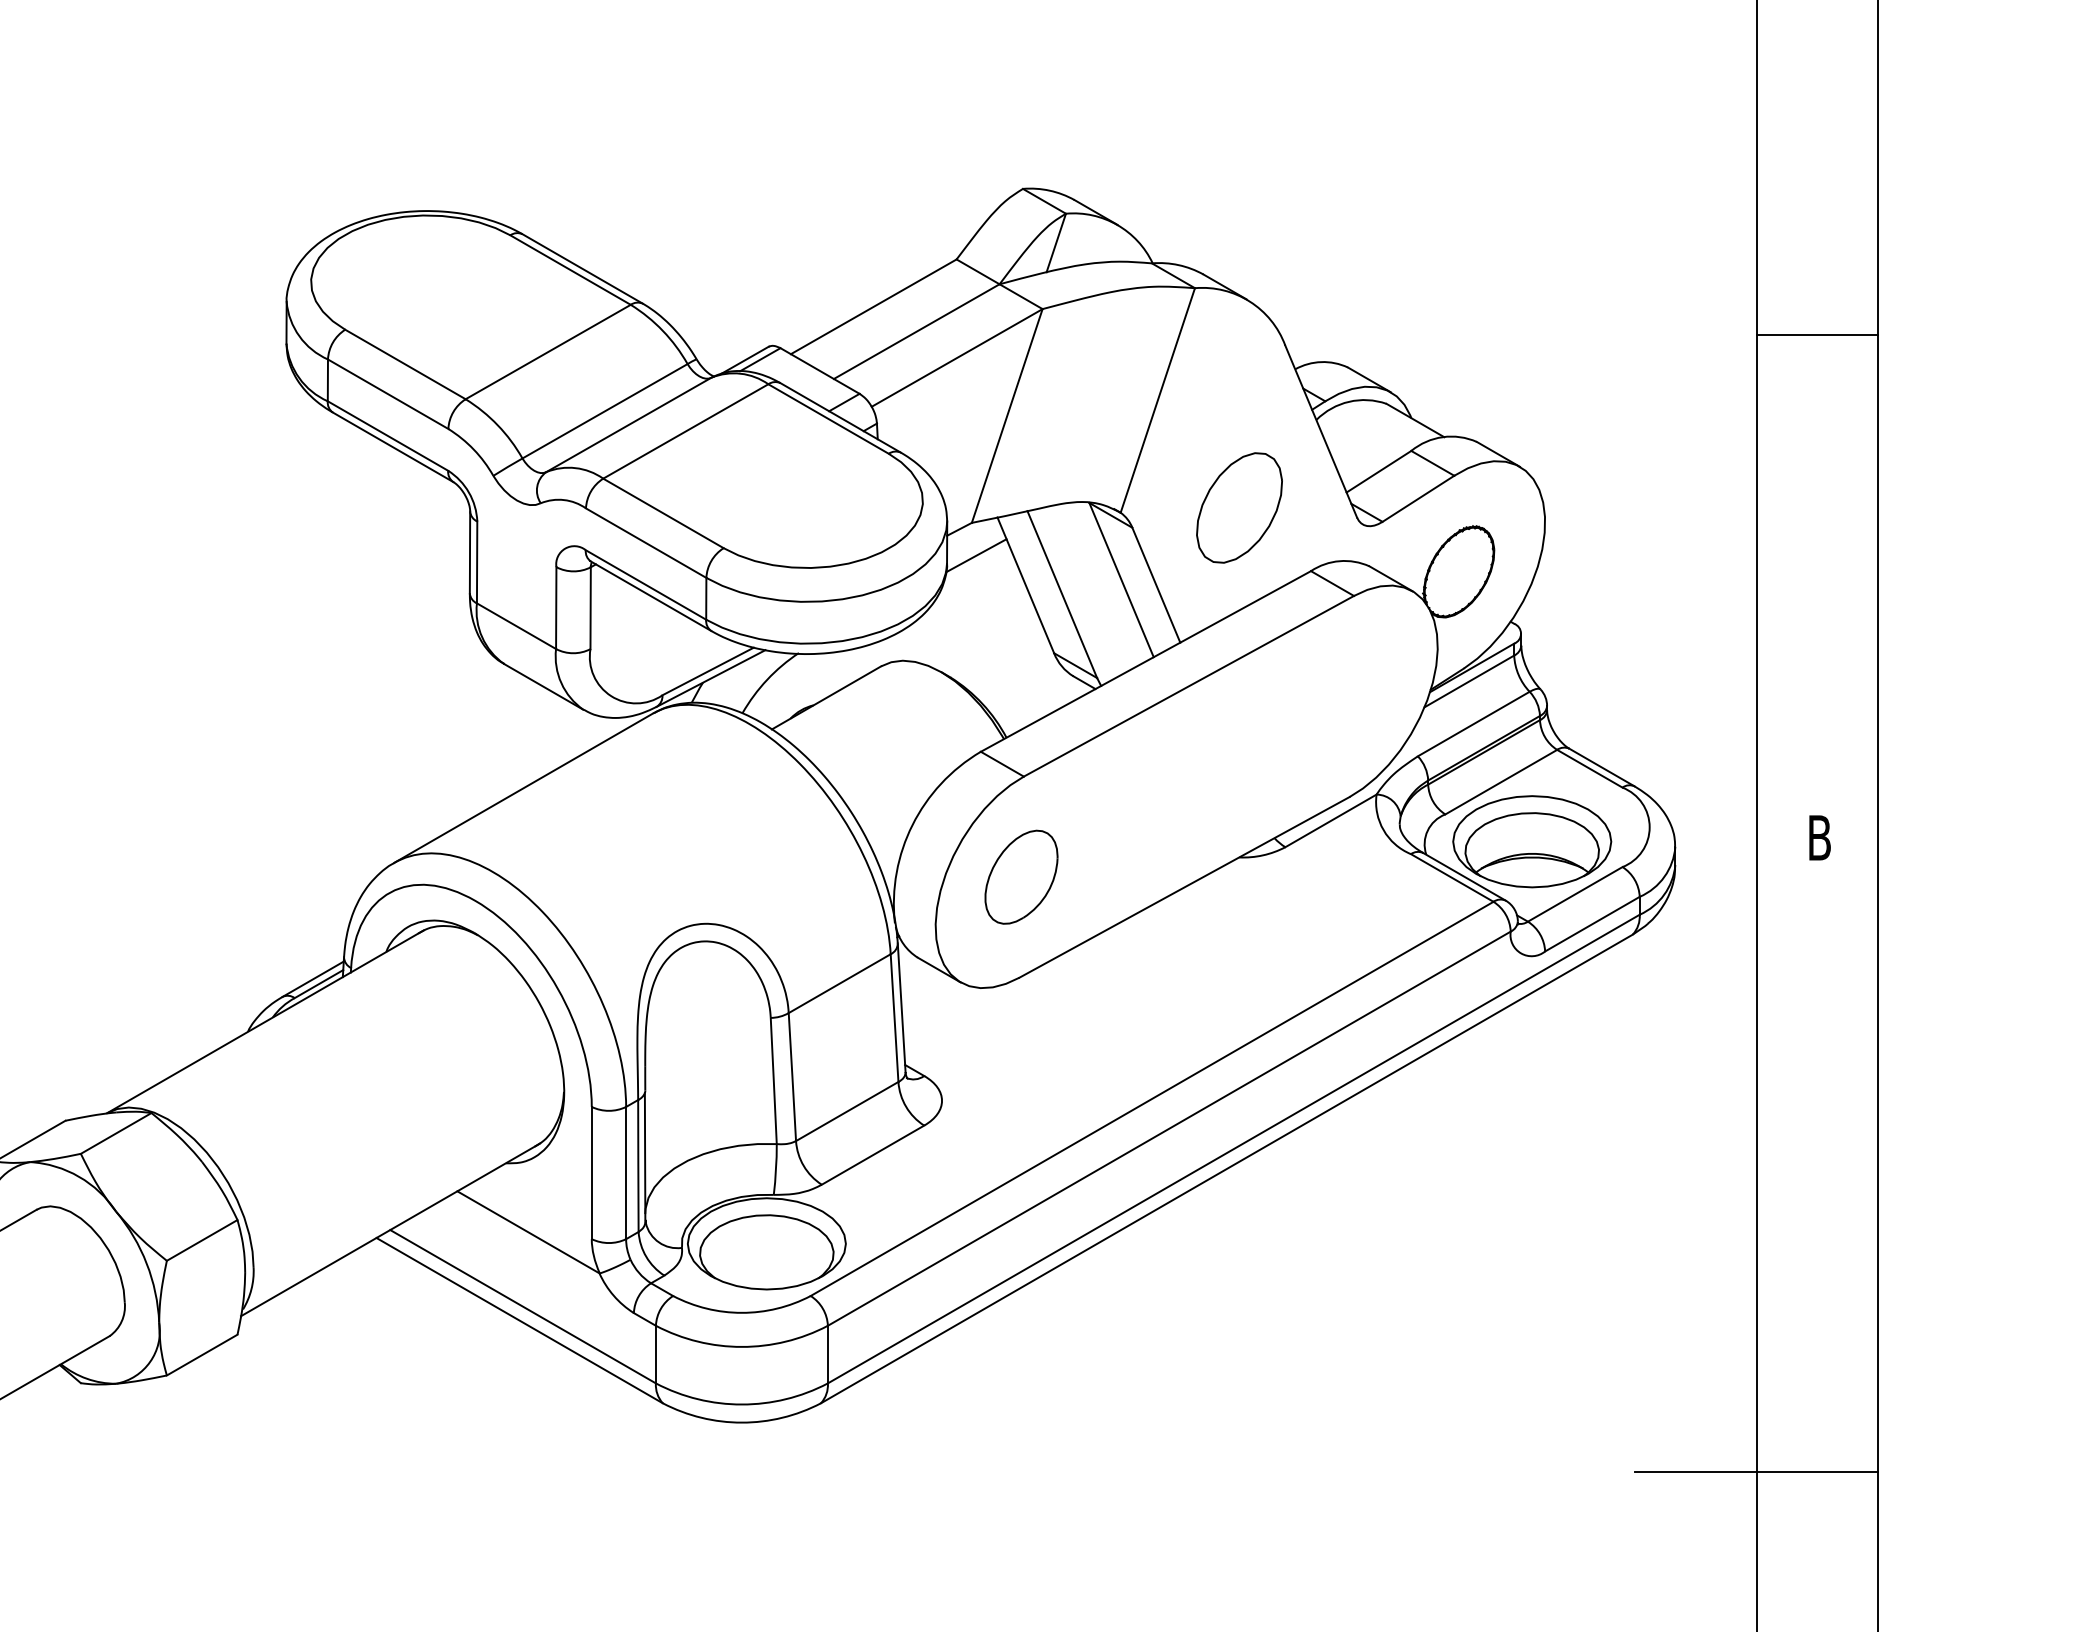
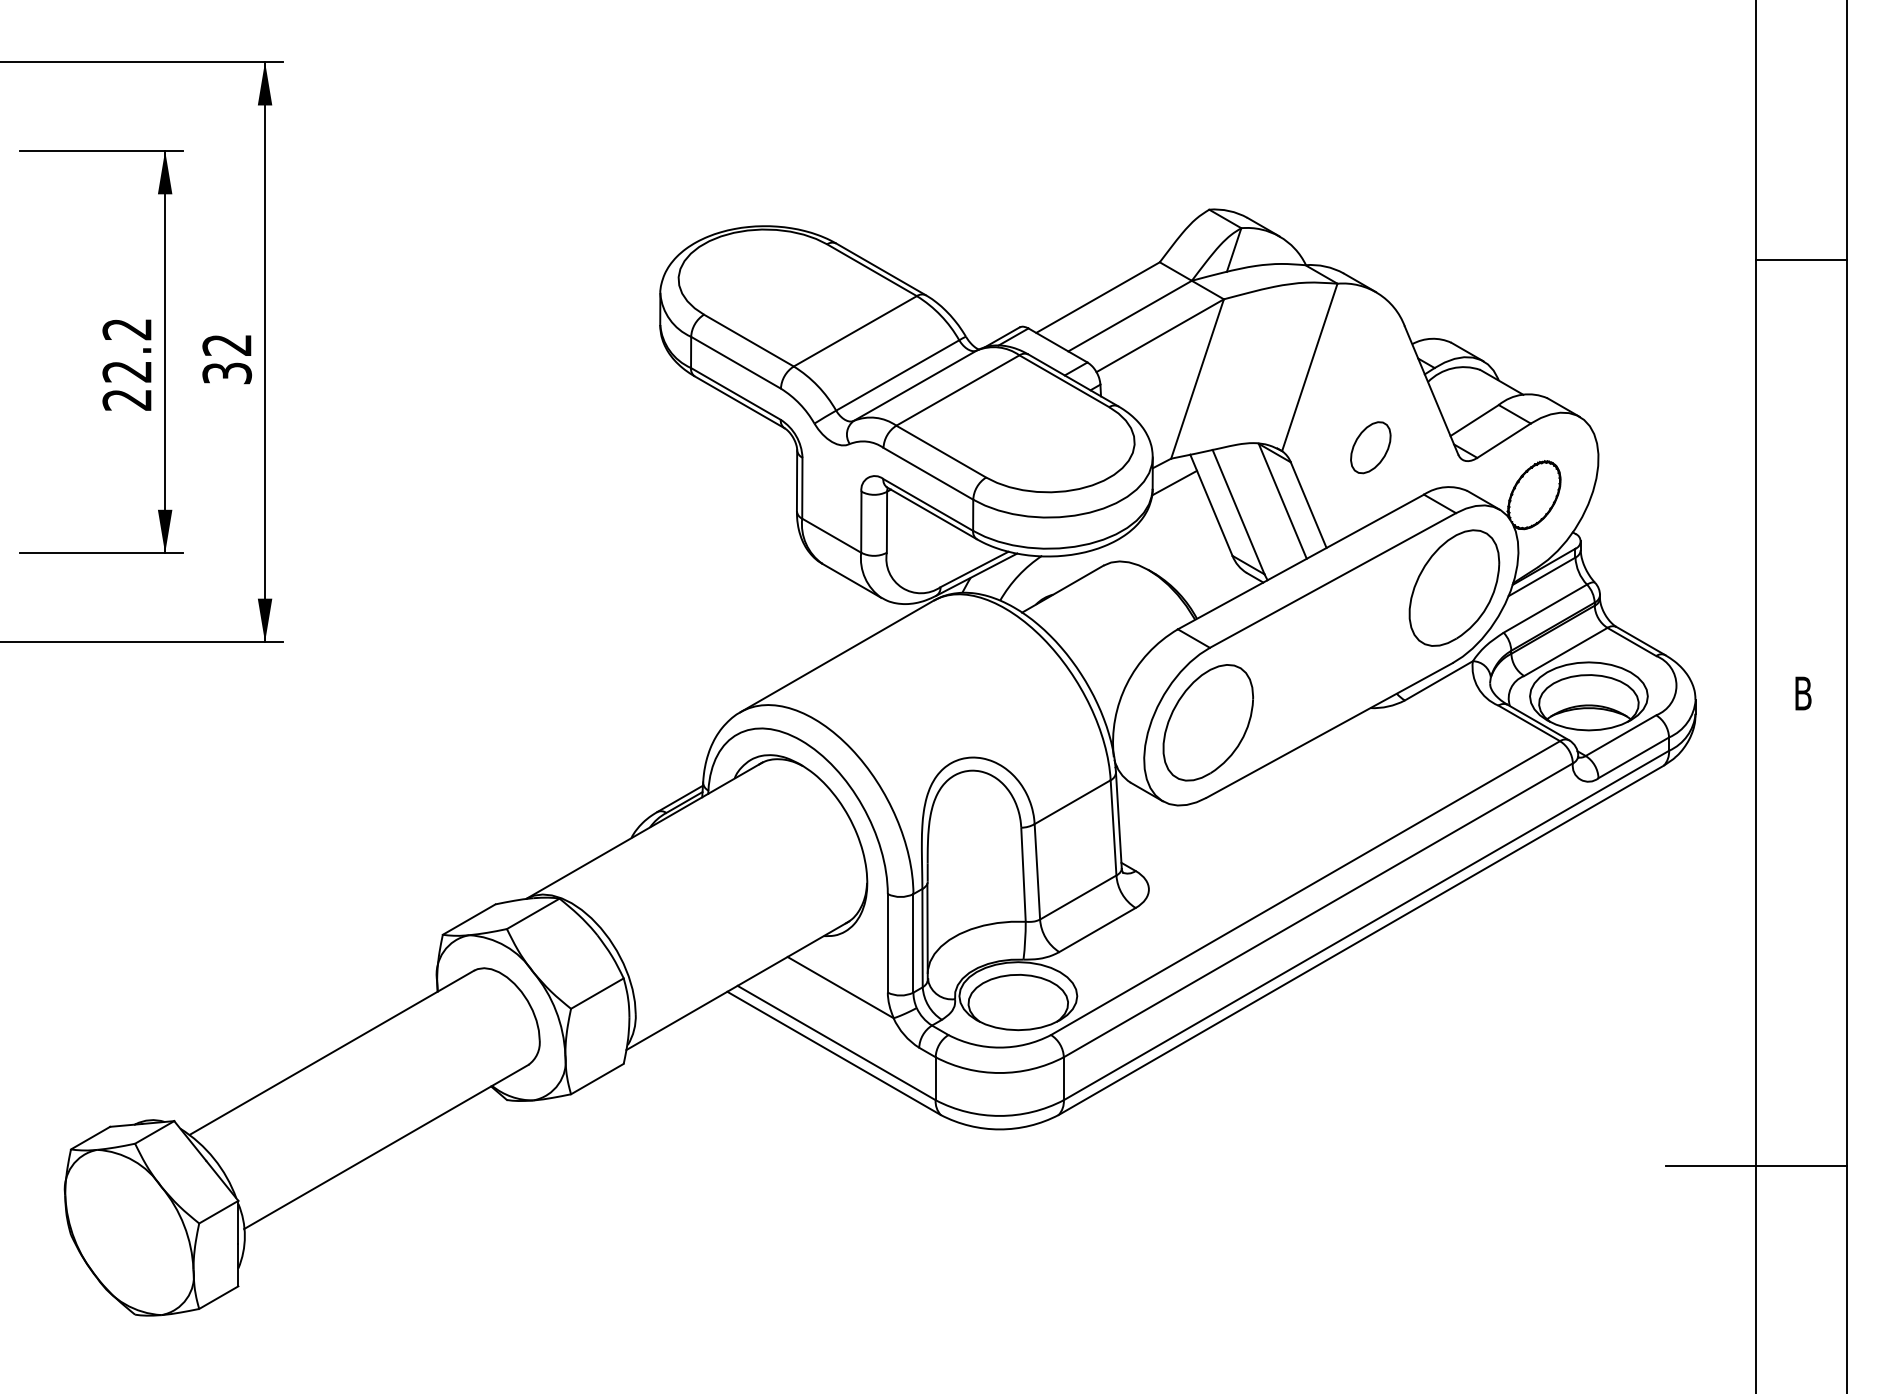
line: (1817, 334) -> (1801, 259), moved
part: (1239, 507) -> (1370, 447), size x0.62
part: (1351, 695) -> (1454, 587), added
part: (1020, 876) -> (1207, 722), size x1.67

